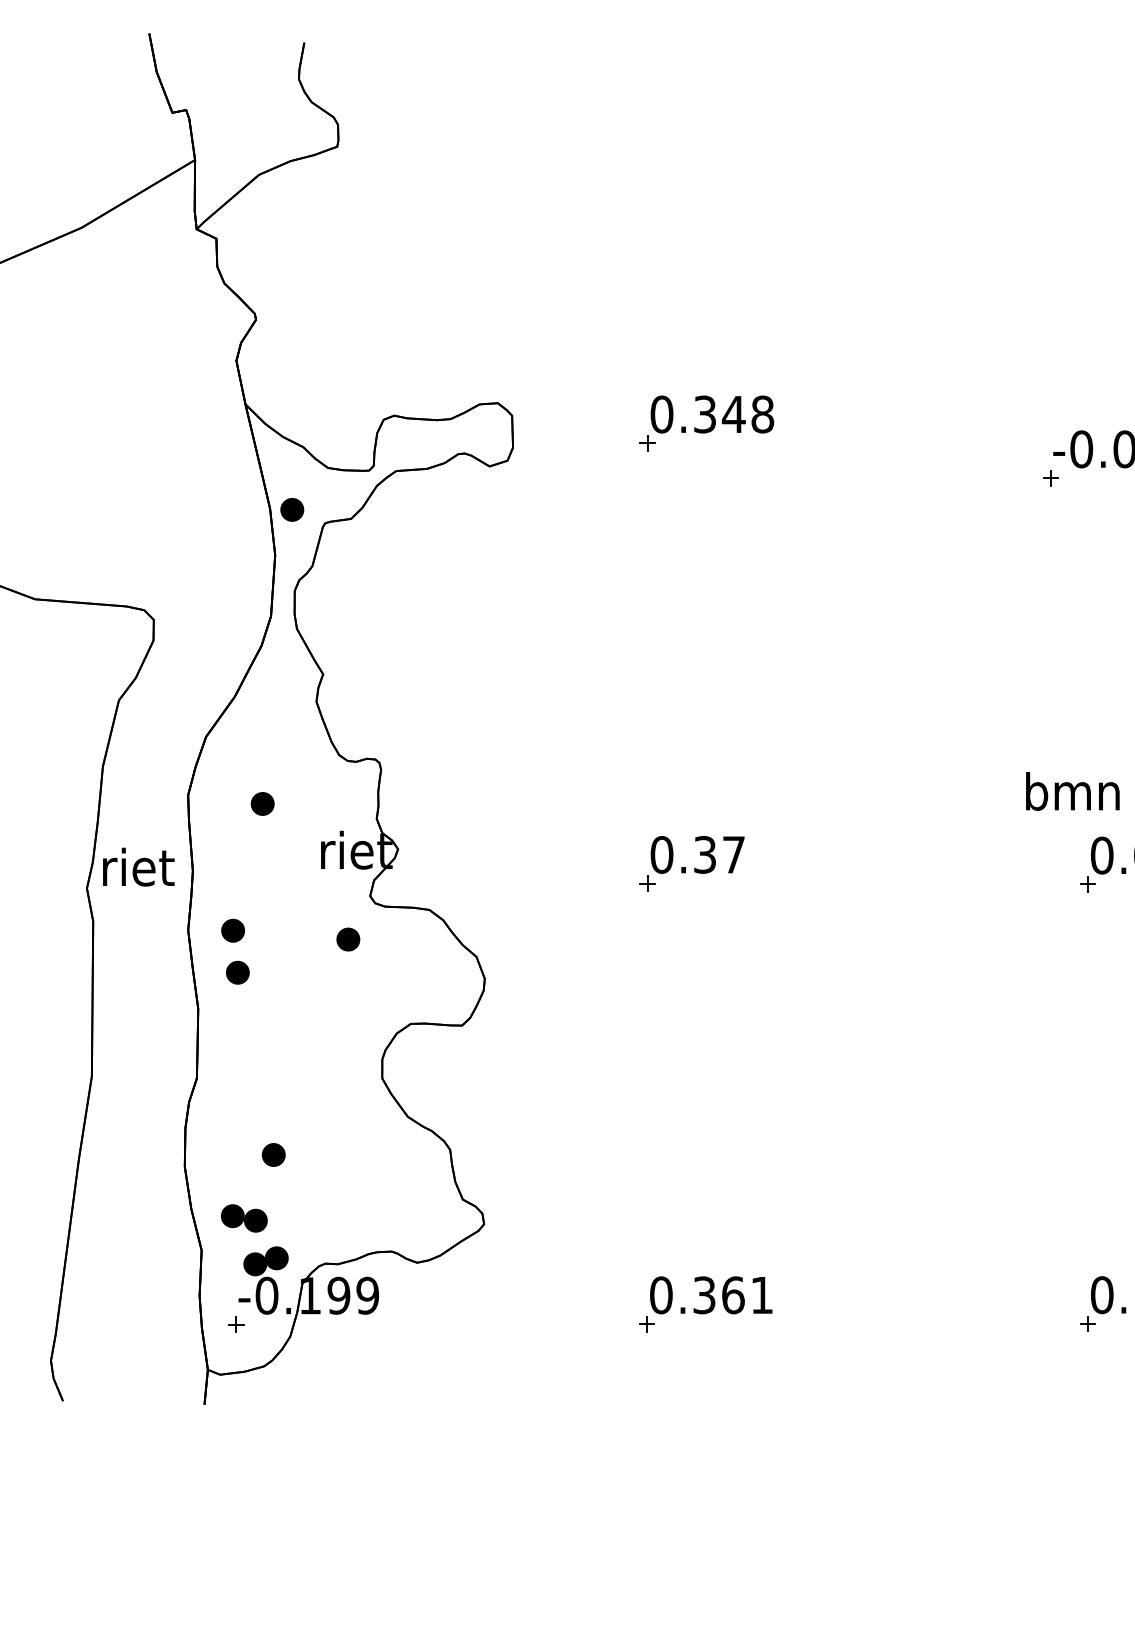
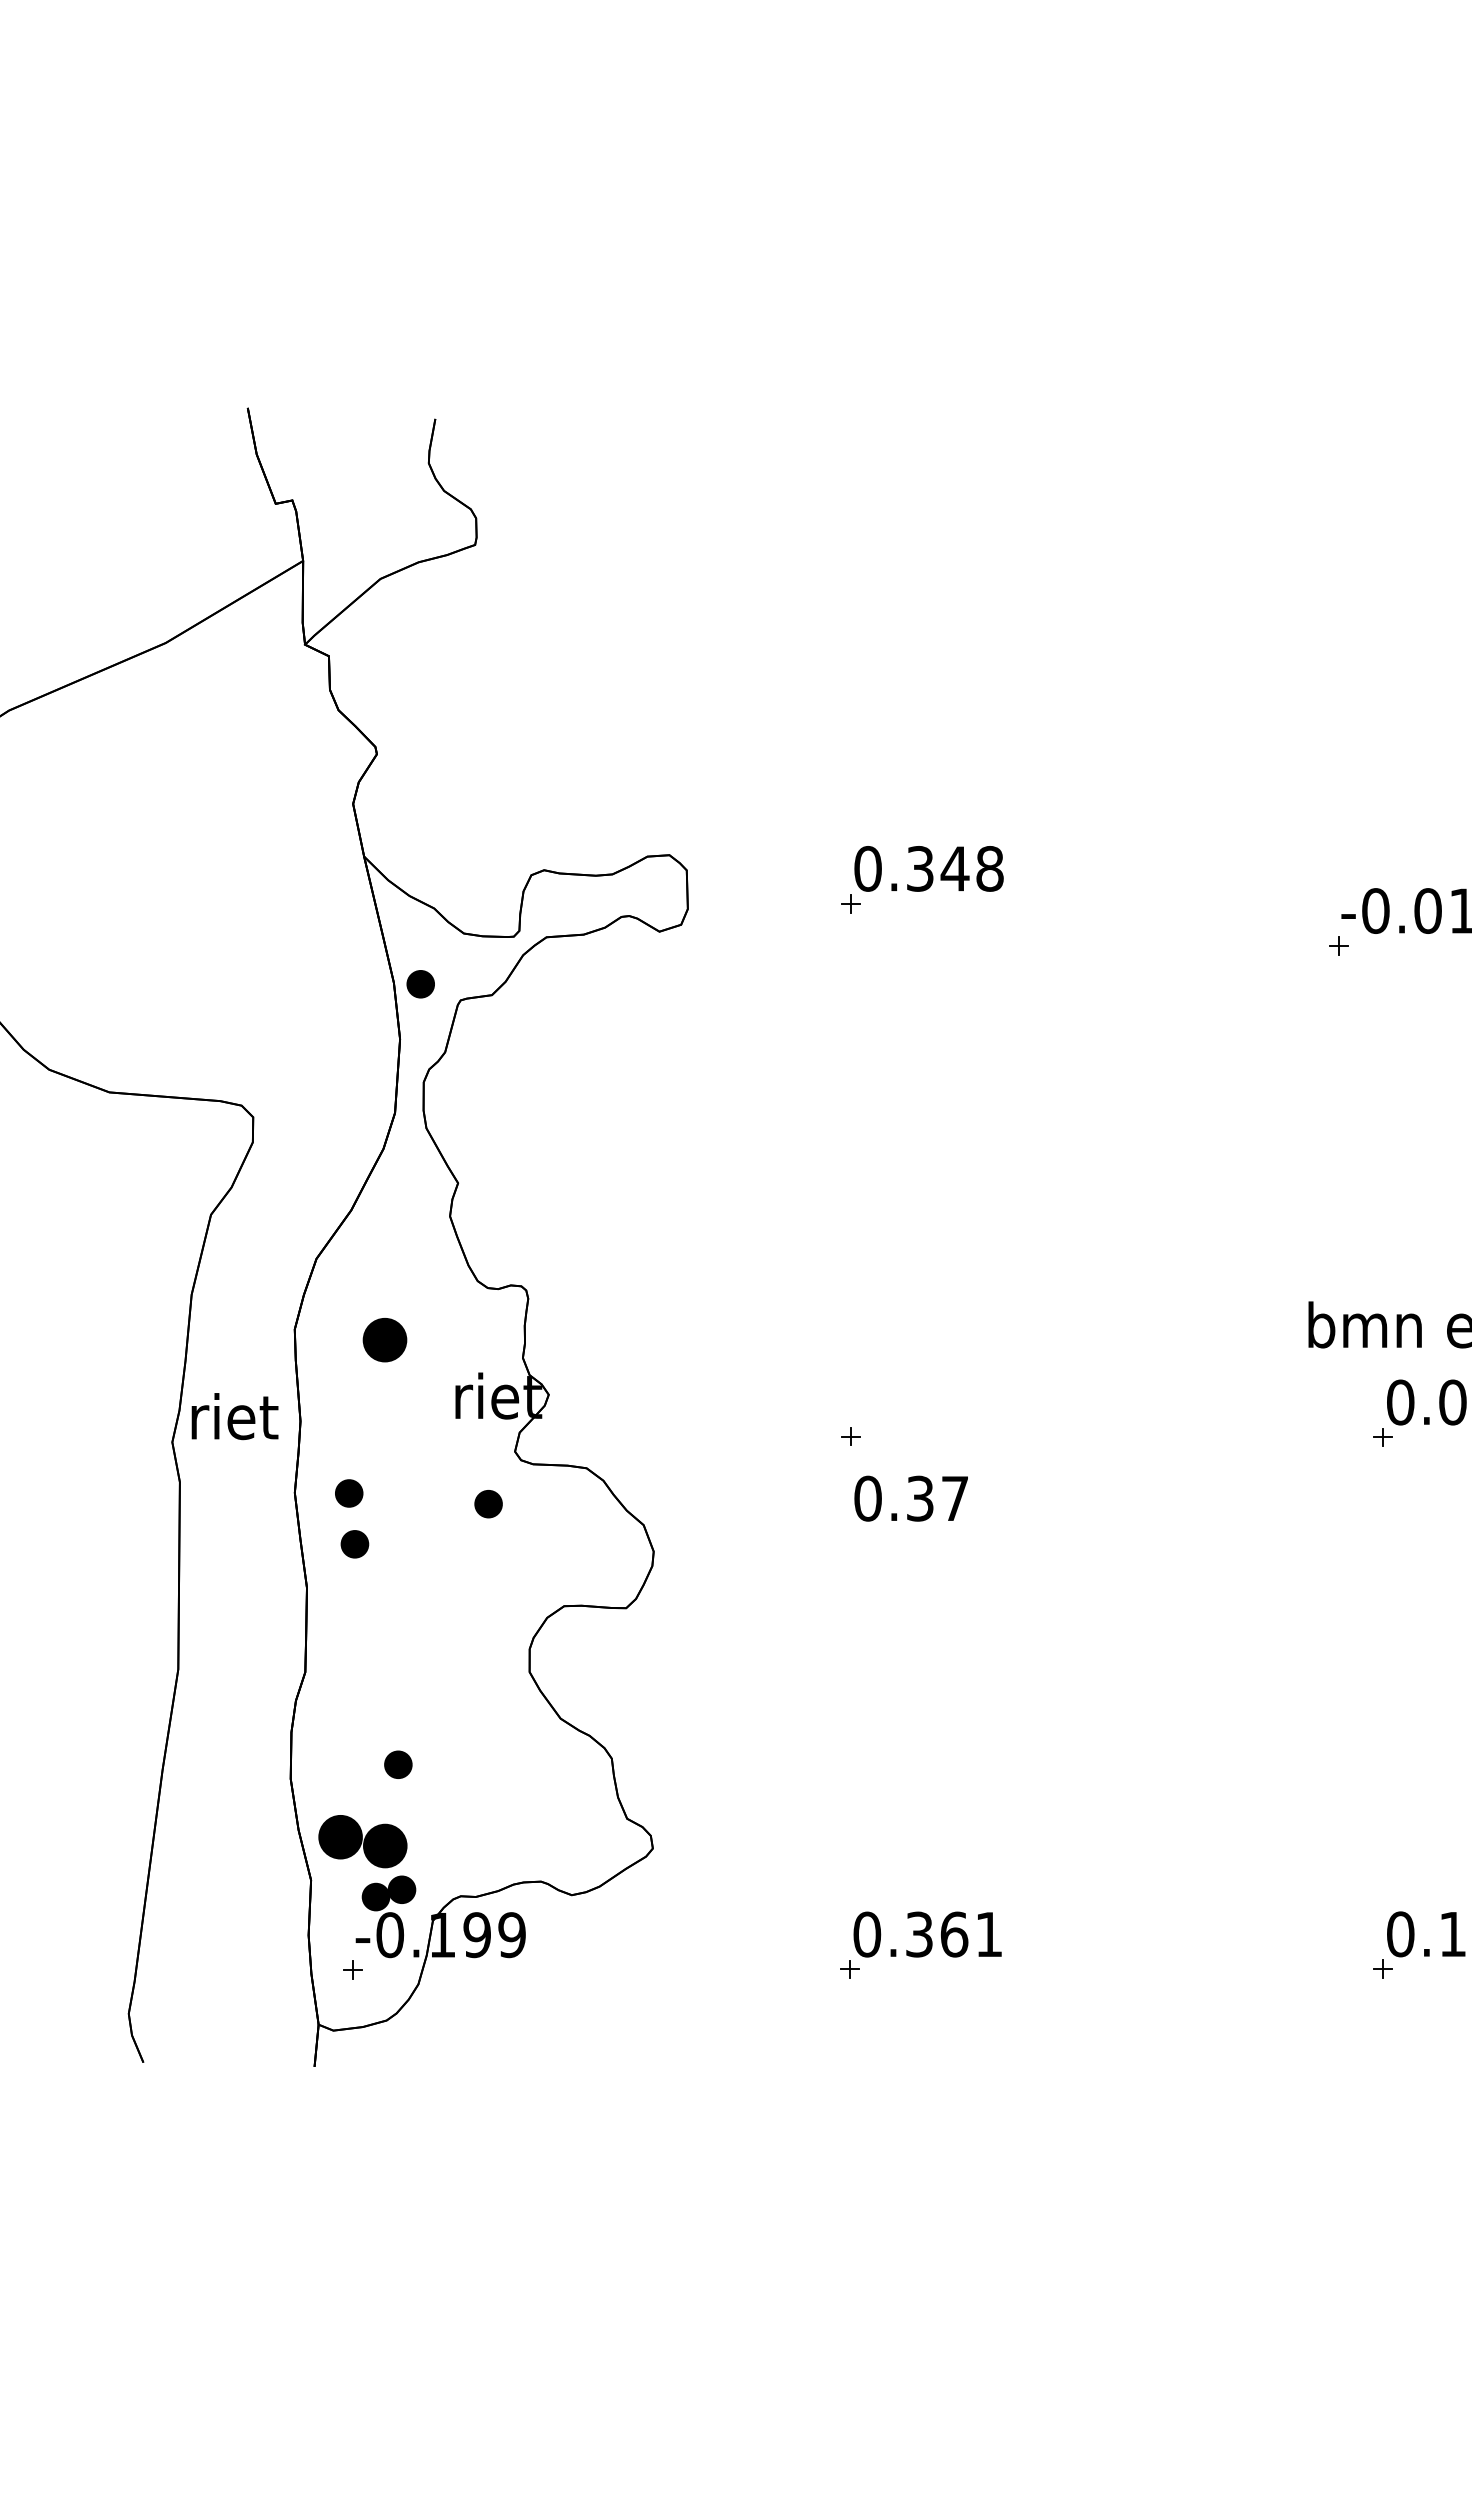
part: (262, 803) -> (384, 1339), size x1.6
text: (697, 854) -> (910, 1498), moved
part: (244, 1218) -> (362, 1841), size x1.6

